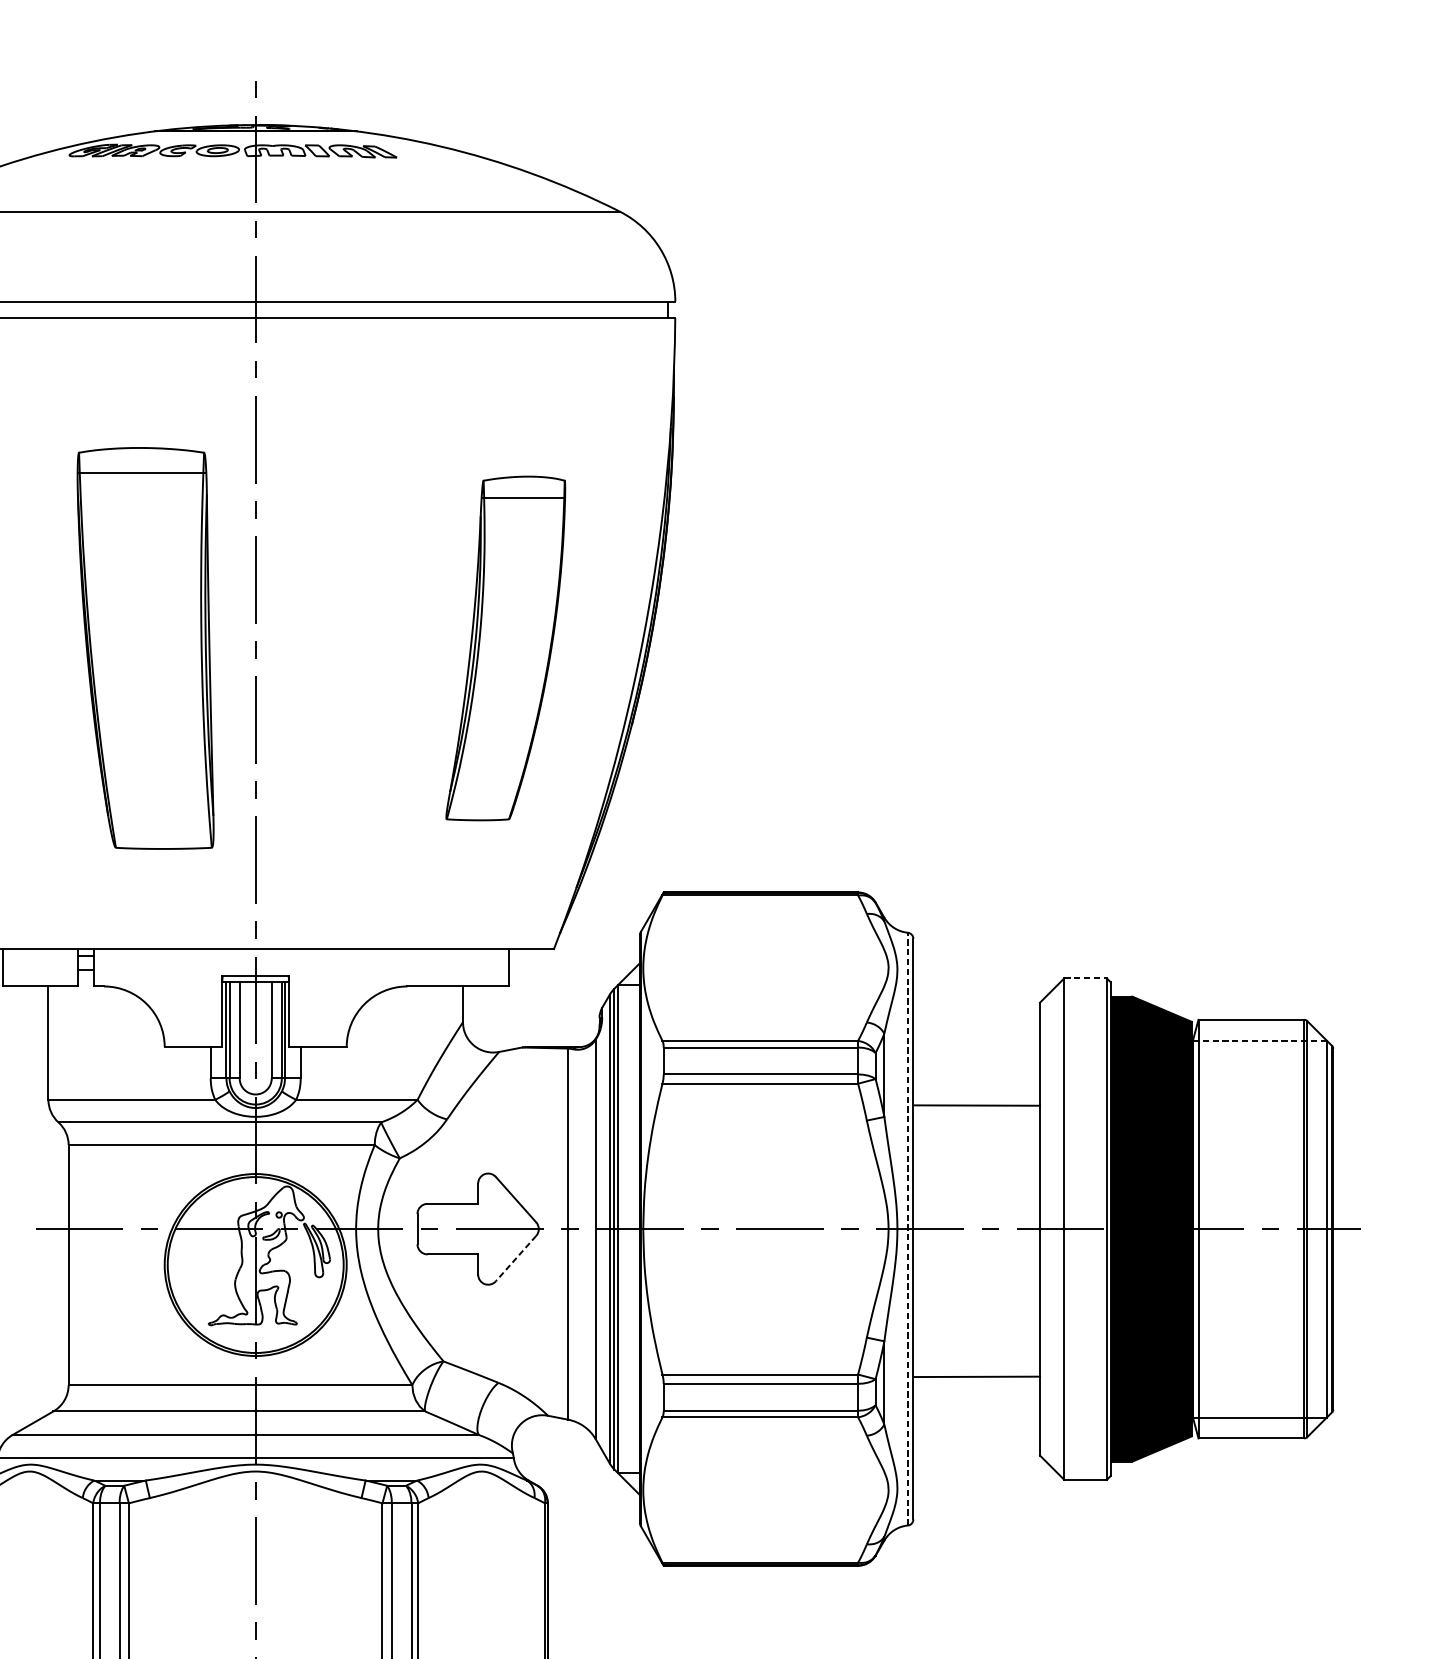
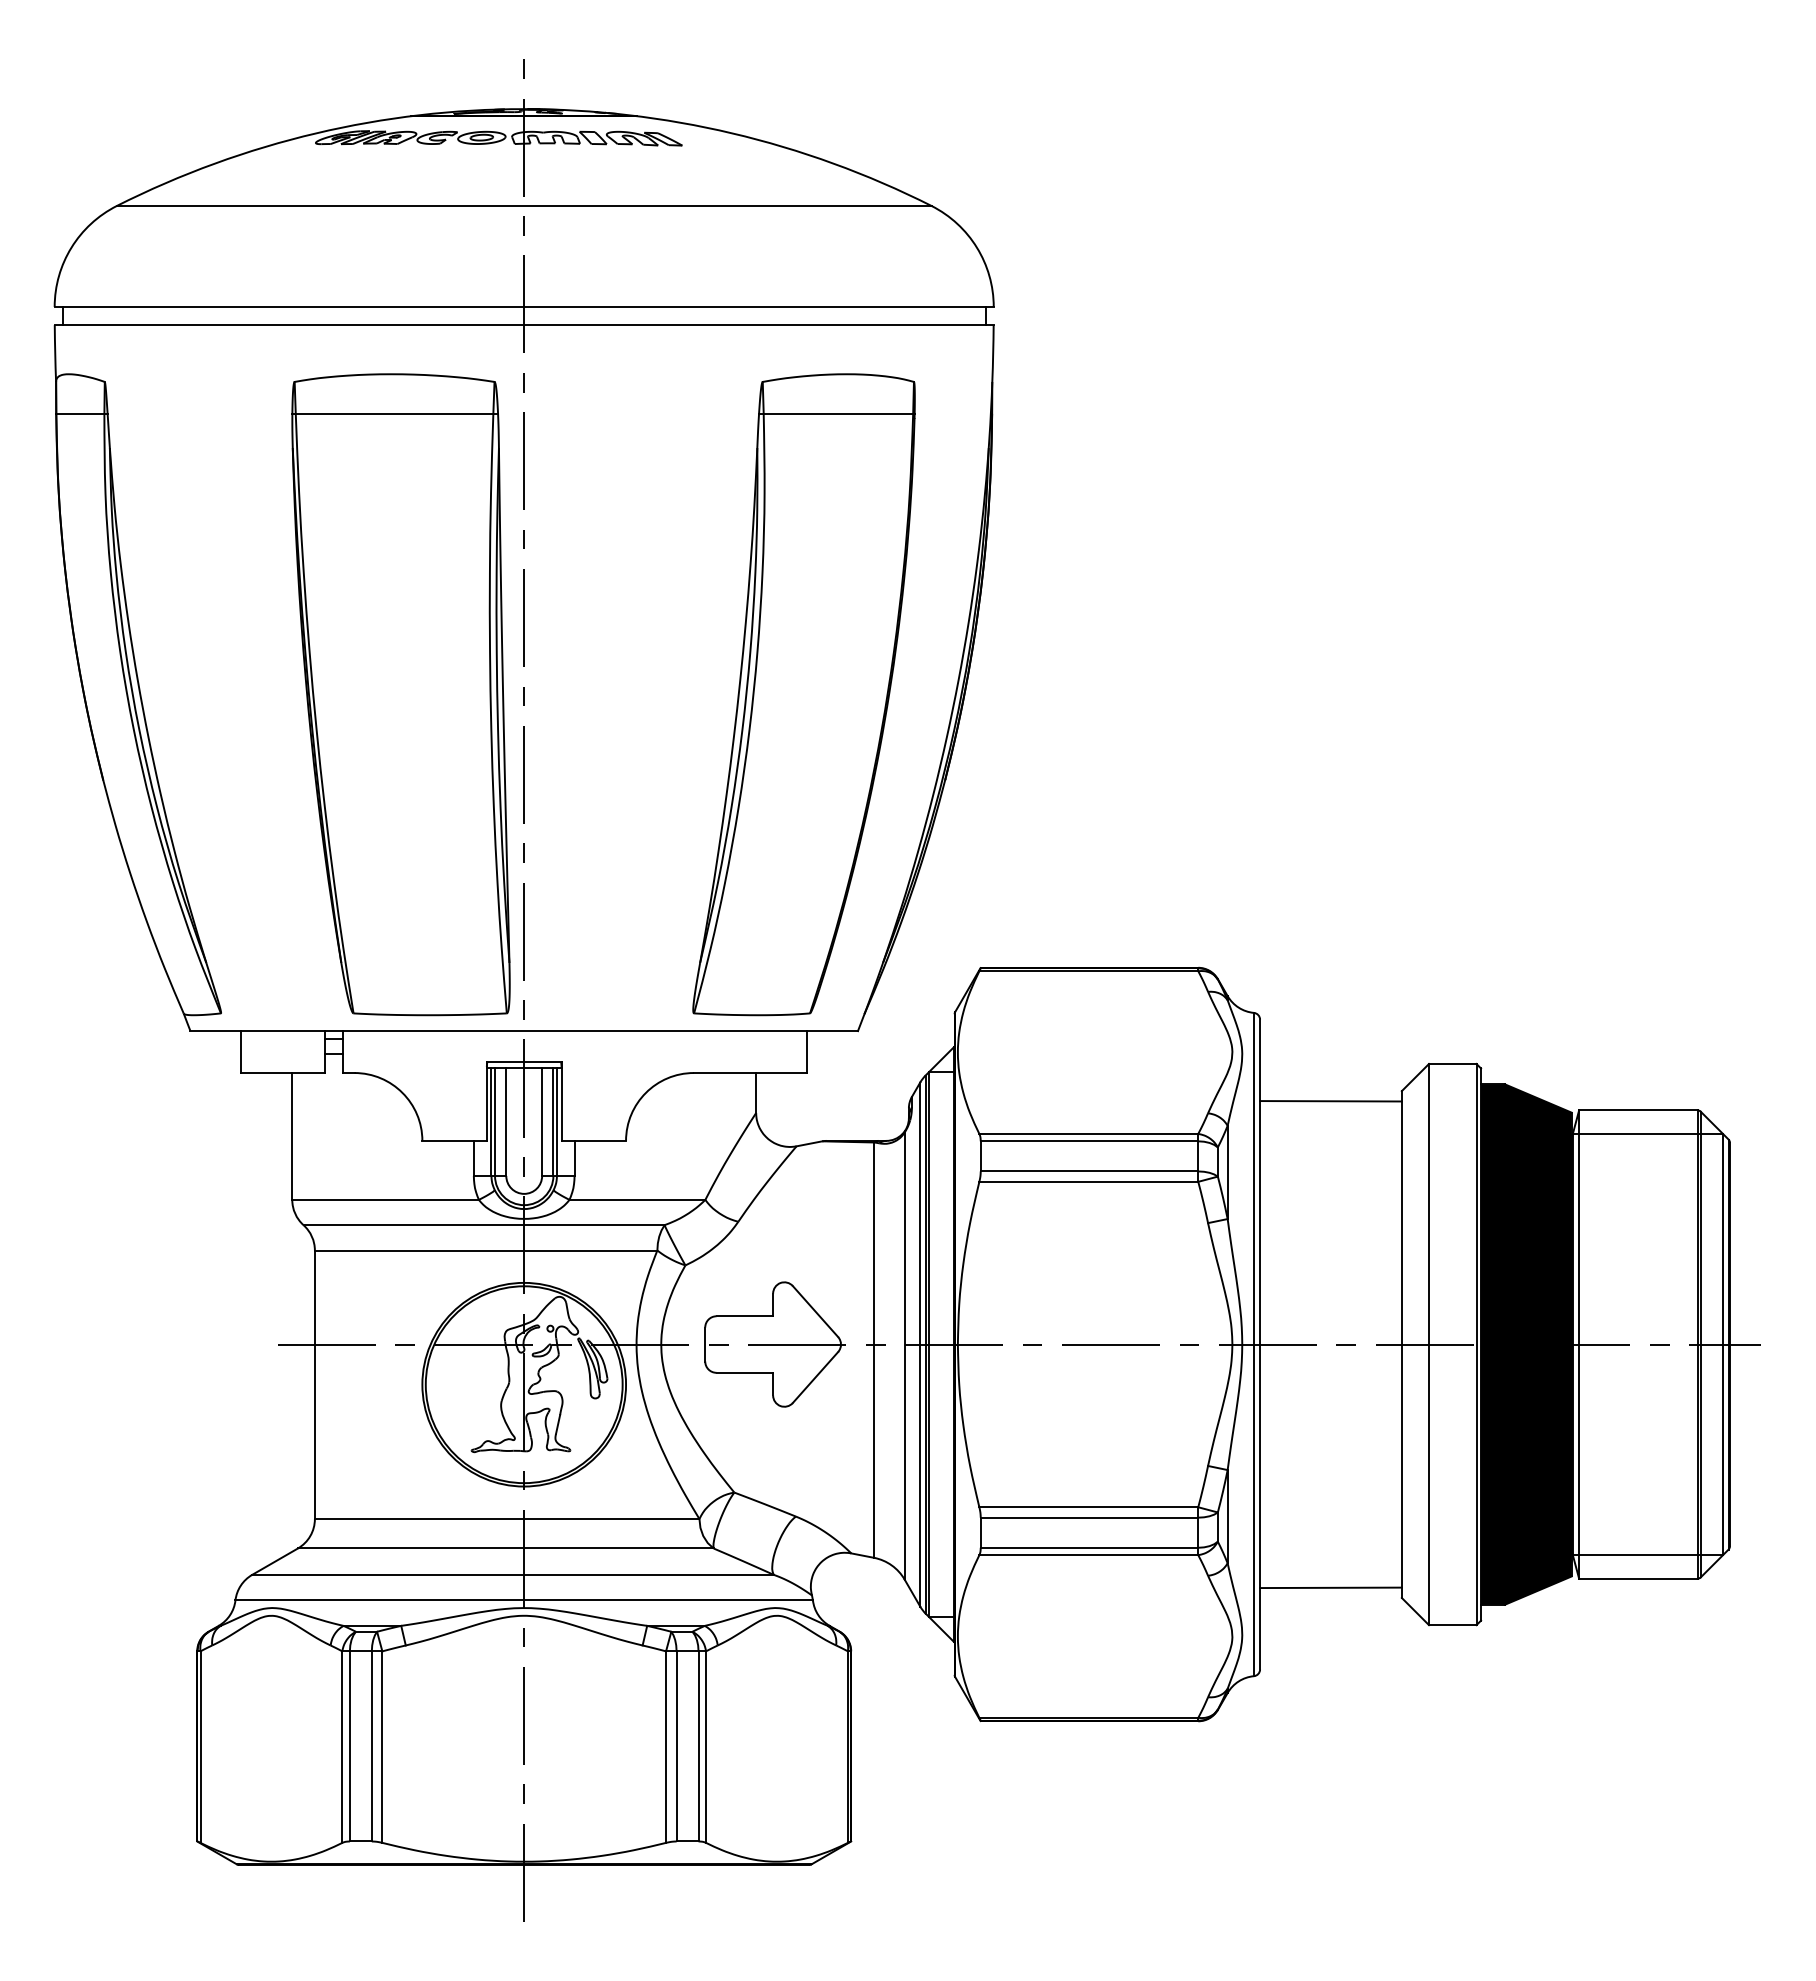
part: (145, 648) -> (400, 694), size x1.43
part: (505, 648) -> (803, 694), size x1.67
line: (1085, 977) -> (1452, 1063), dashed -> solid
line: (1259, 1040) -> (1647, 1133), dashed -> solid
line: (976, 1105) -> (1330, 1101), moved
line: (907, 1229) -> (1253, 1344), dashed -> solid
line: (516, 1258) -> (815, 1377), dashed -> solid
line: (976, 1376) -> (1330, 1587), moved

